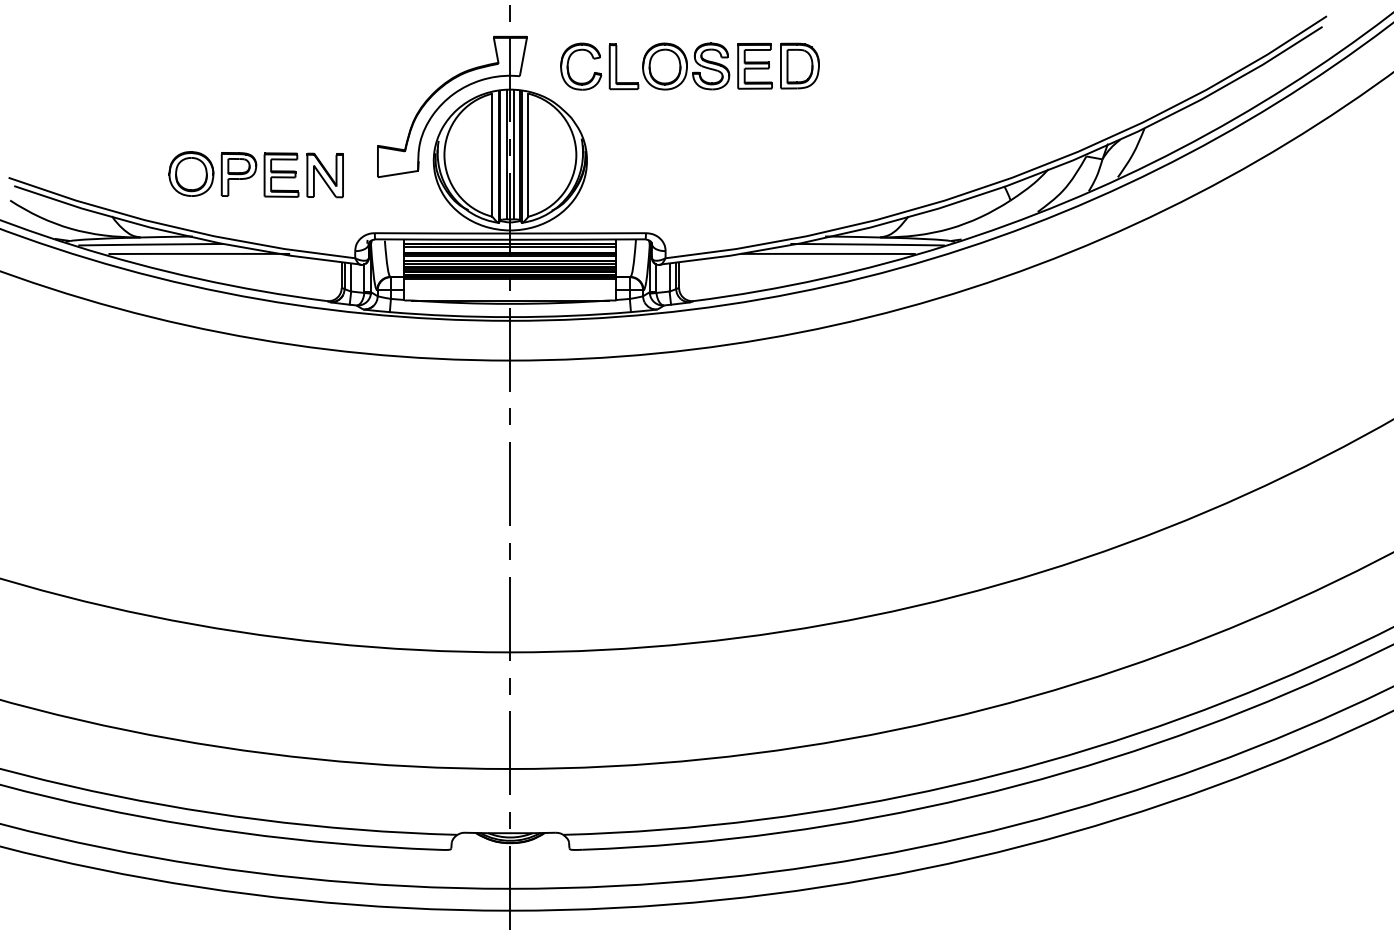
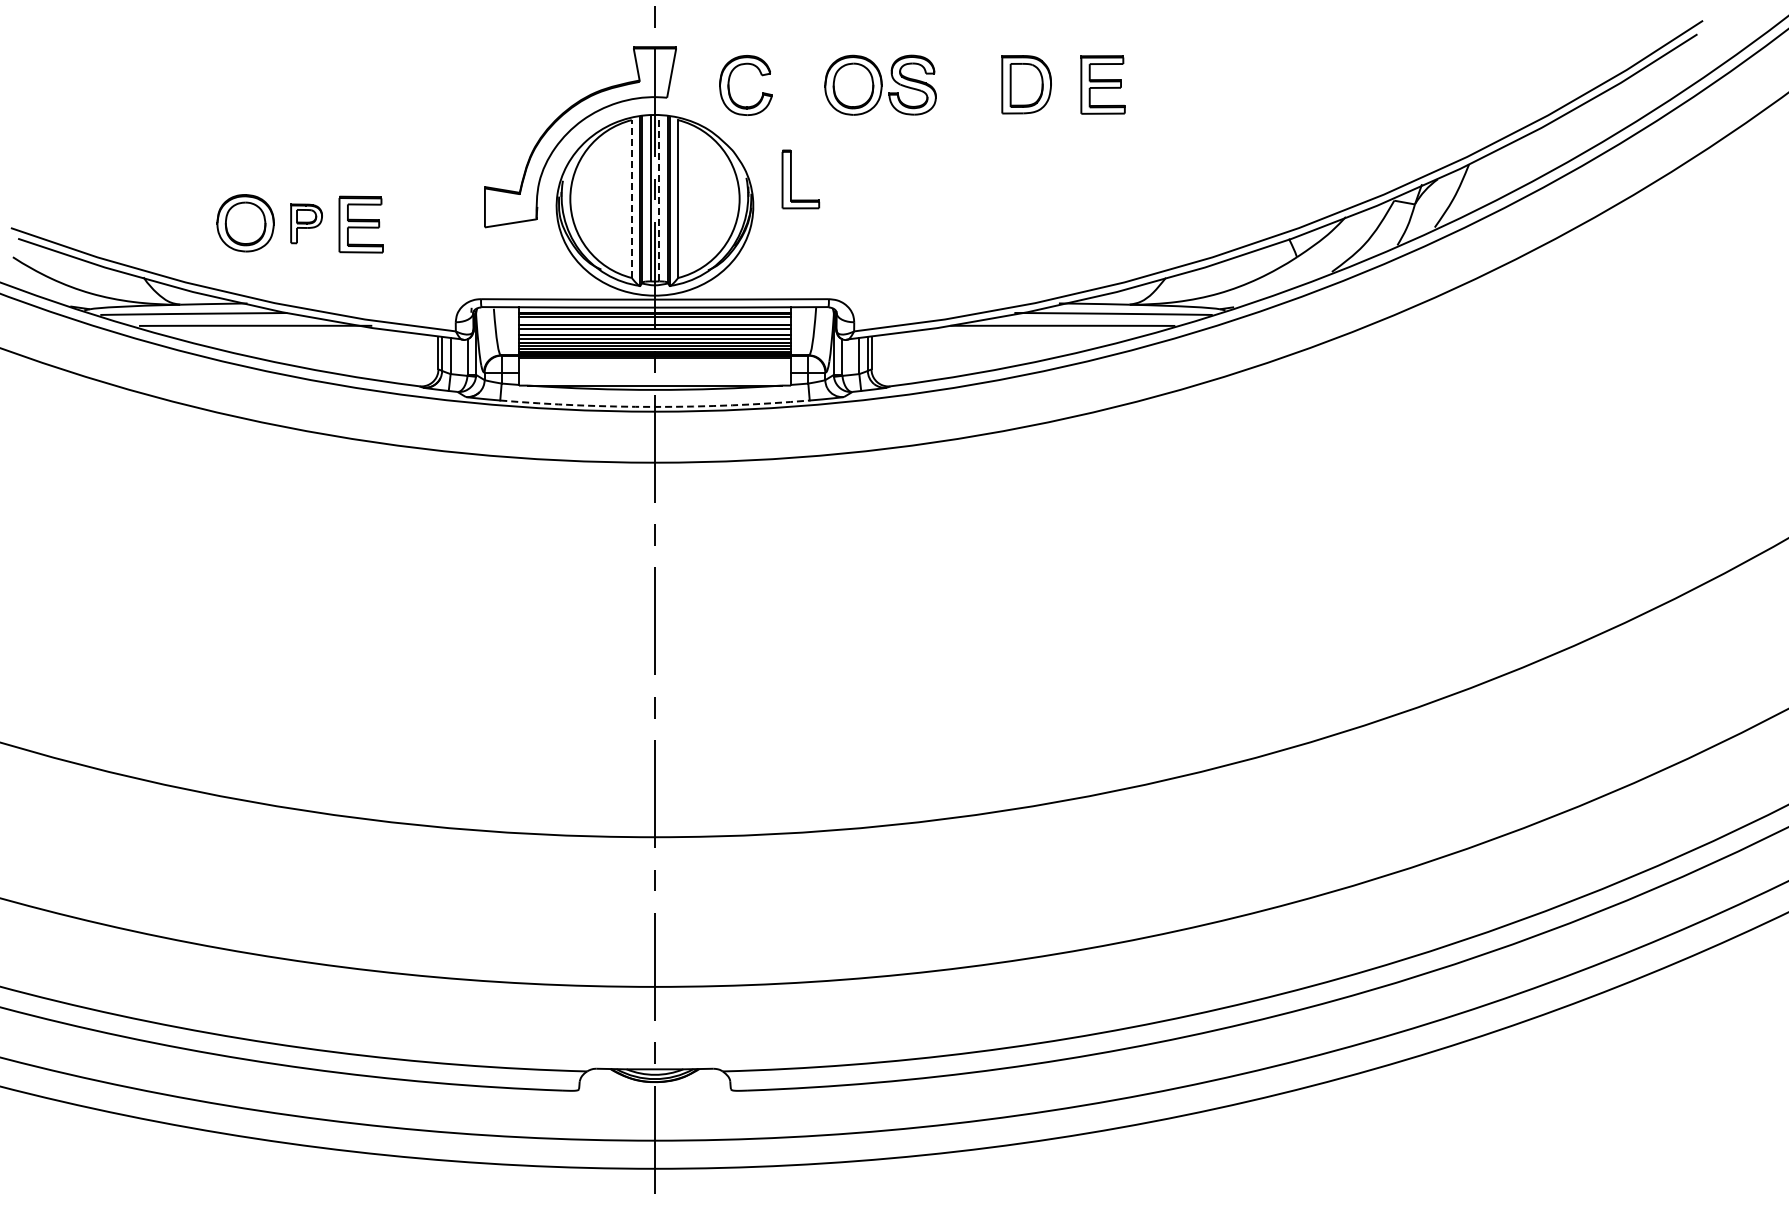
part: (754, 65) -> (1102, 84), moved
part: (616, 66) -> (791, 179), moved
line: (513, 154) -> (659, 198), solid -> dashed
line: (492, 155) -> (631, 199), solid -> dashed
part: (238, 174) -> (306, 223), size x0.7
part: (325, 175) -> (417, 224), removed
arc: (510, 316) -> (654, 406), solid -> dashed

